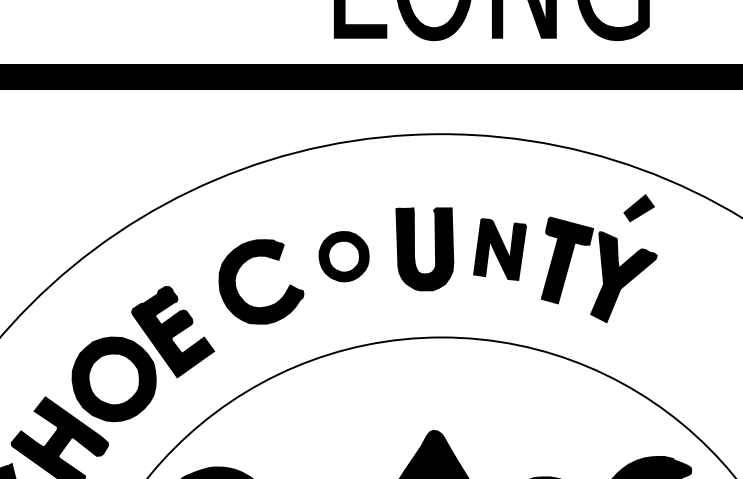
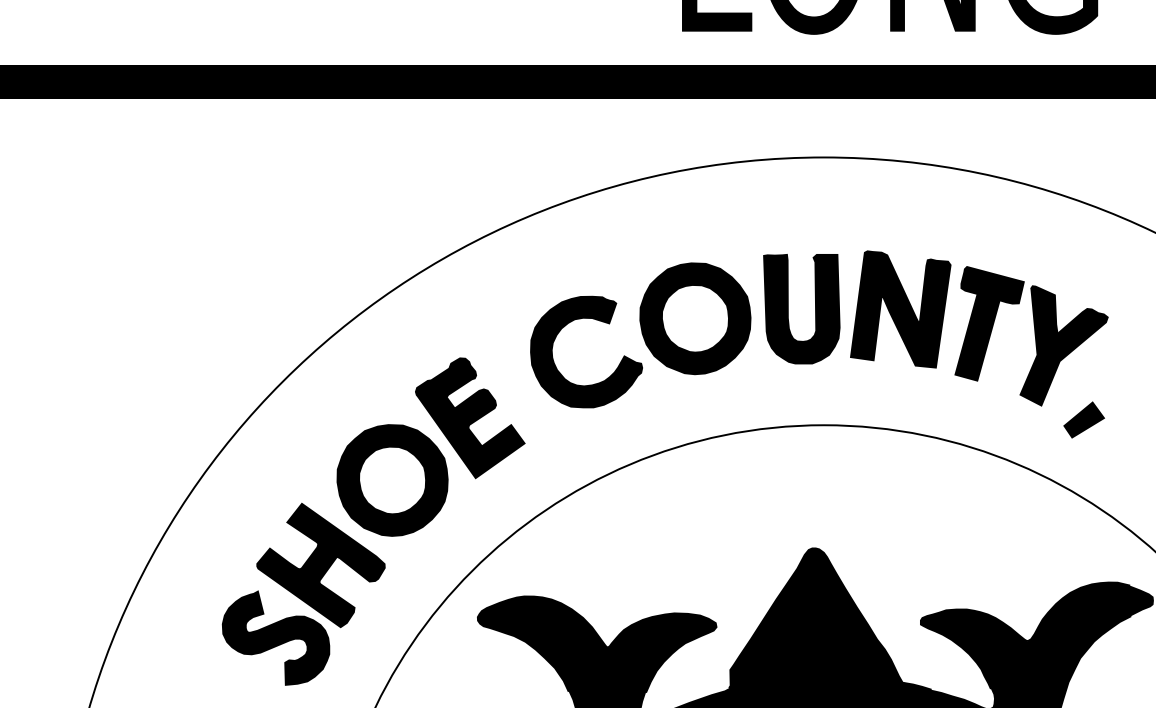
part: (638, 207) -> (1083, 419), moved
part: (499, 249) -> (900, 309), size x1.43
part: (344, 256) -> (695, 318), size x1.67

